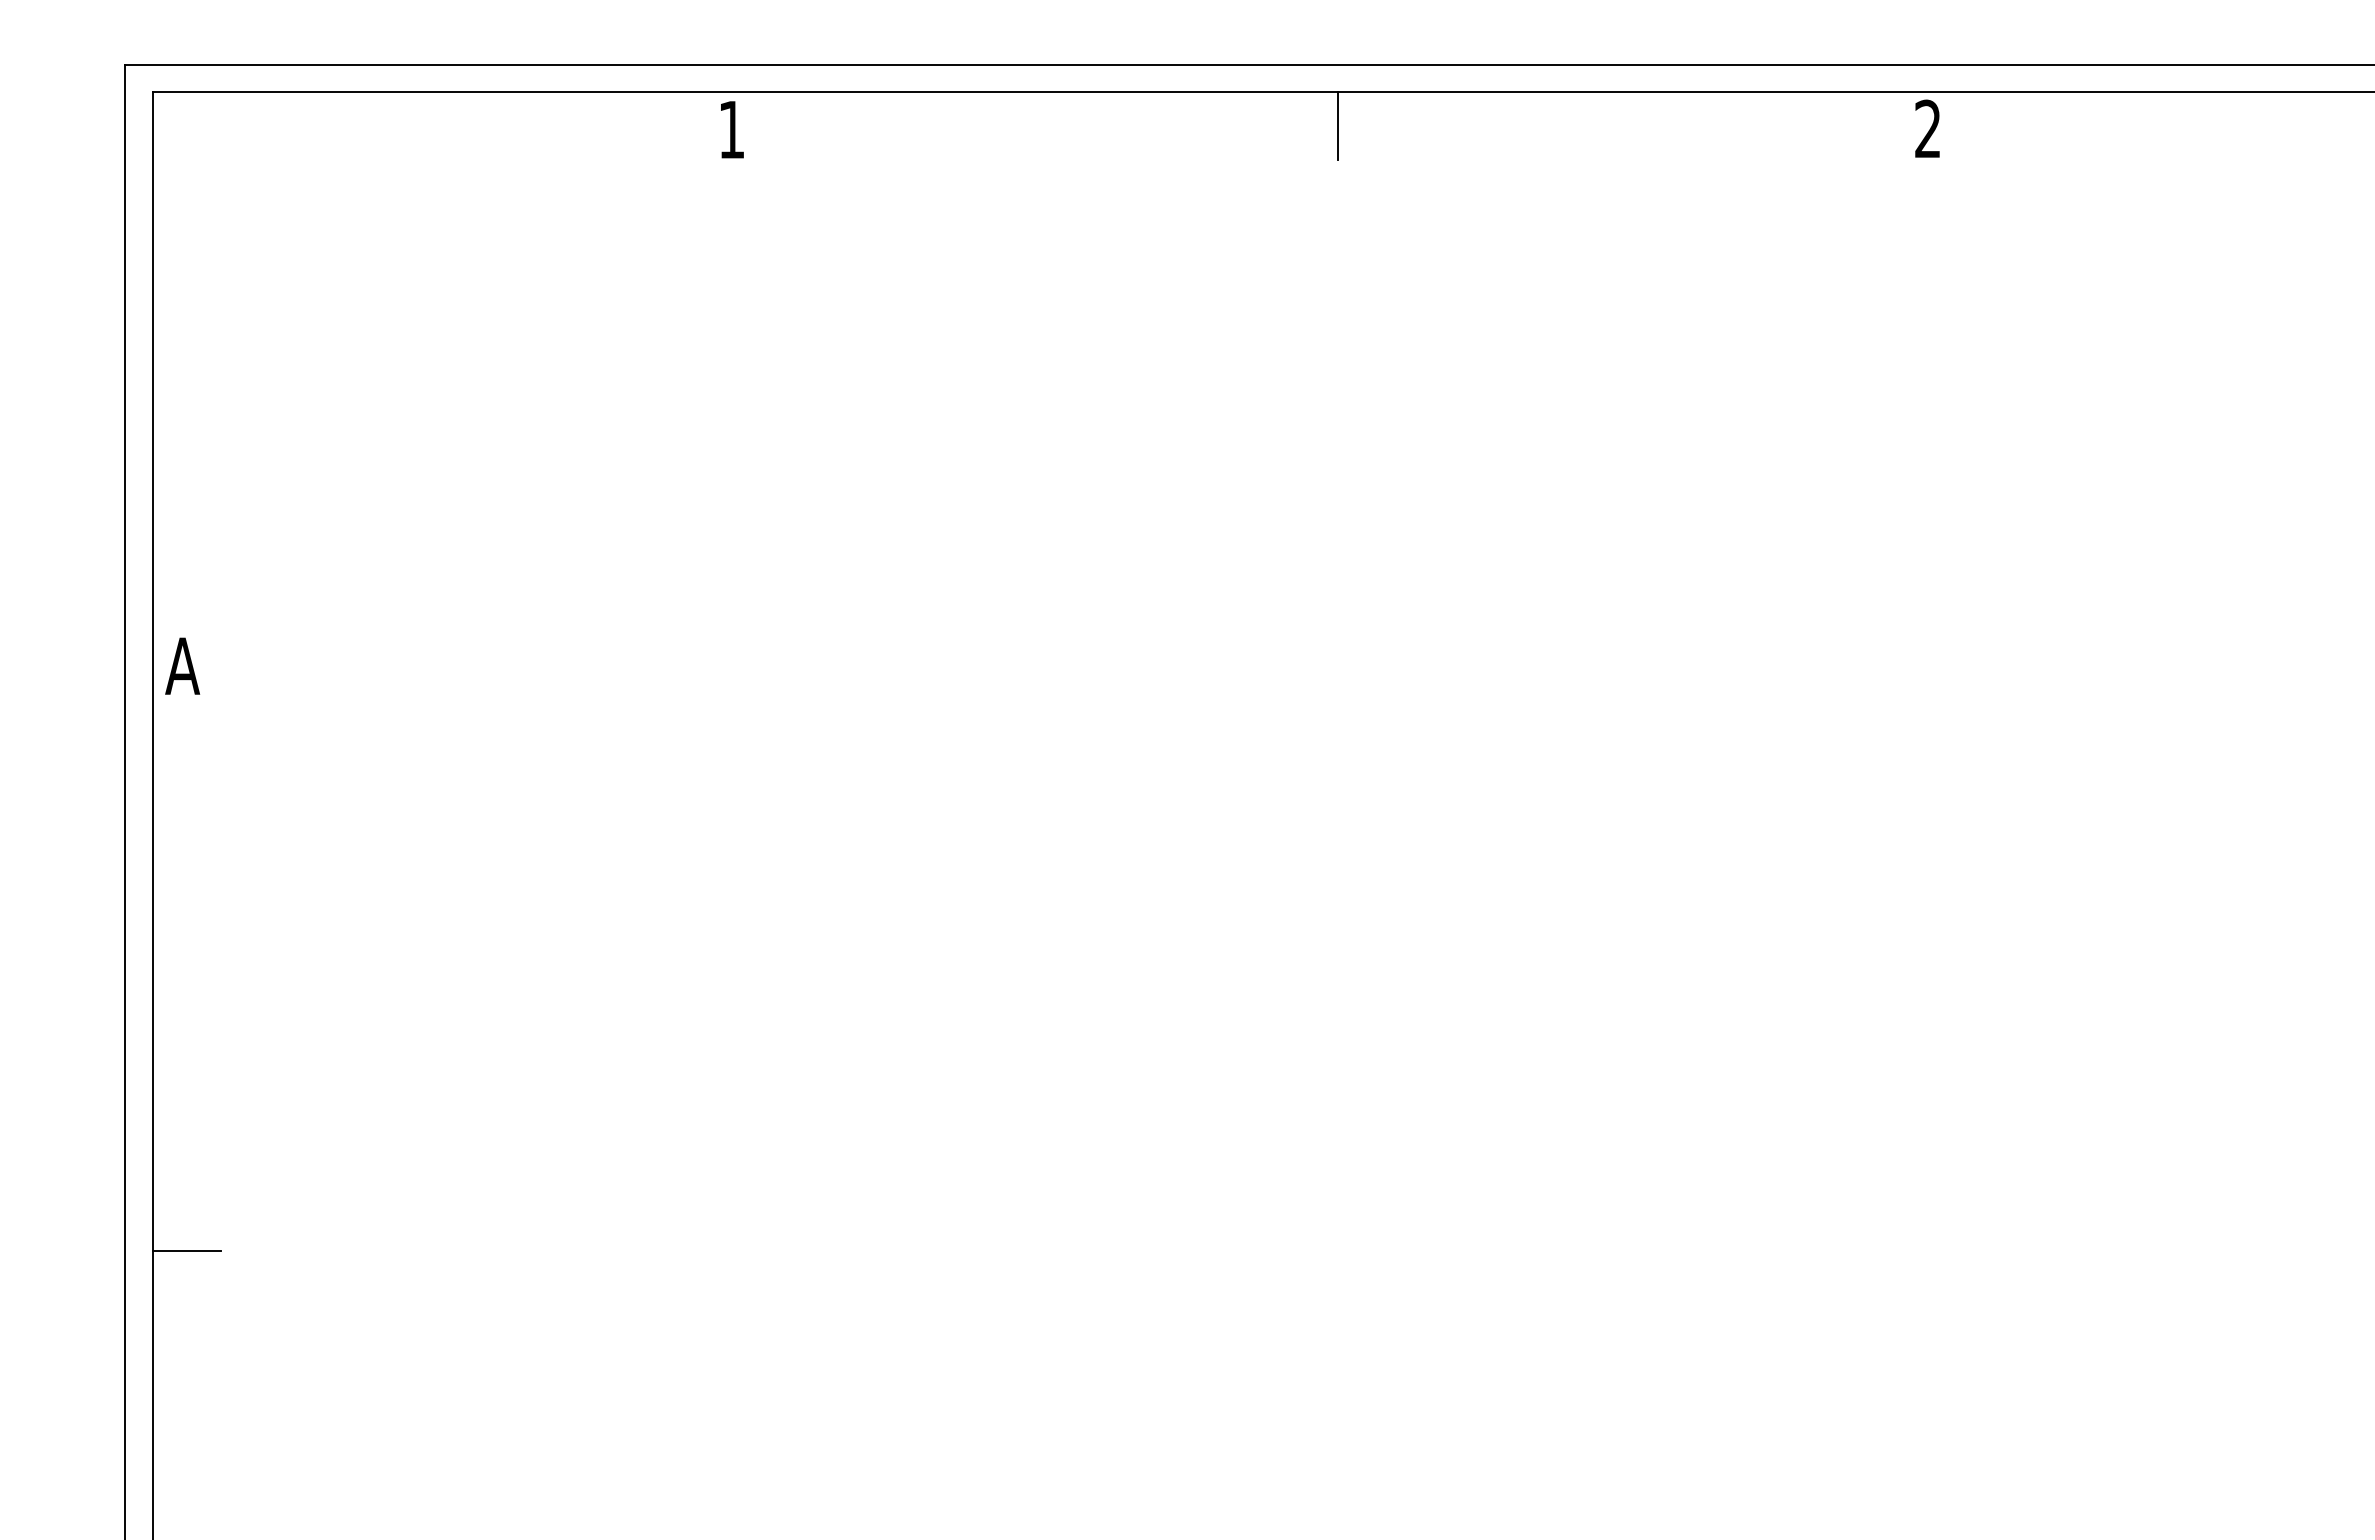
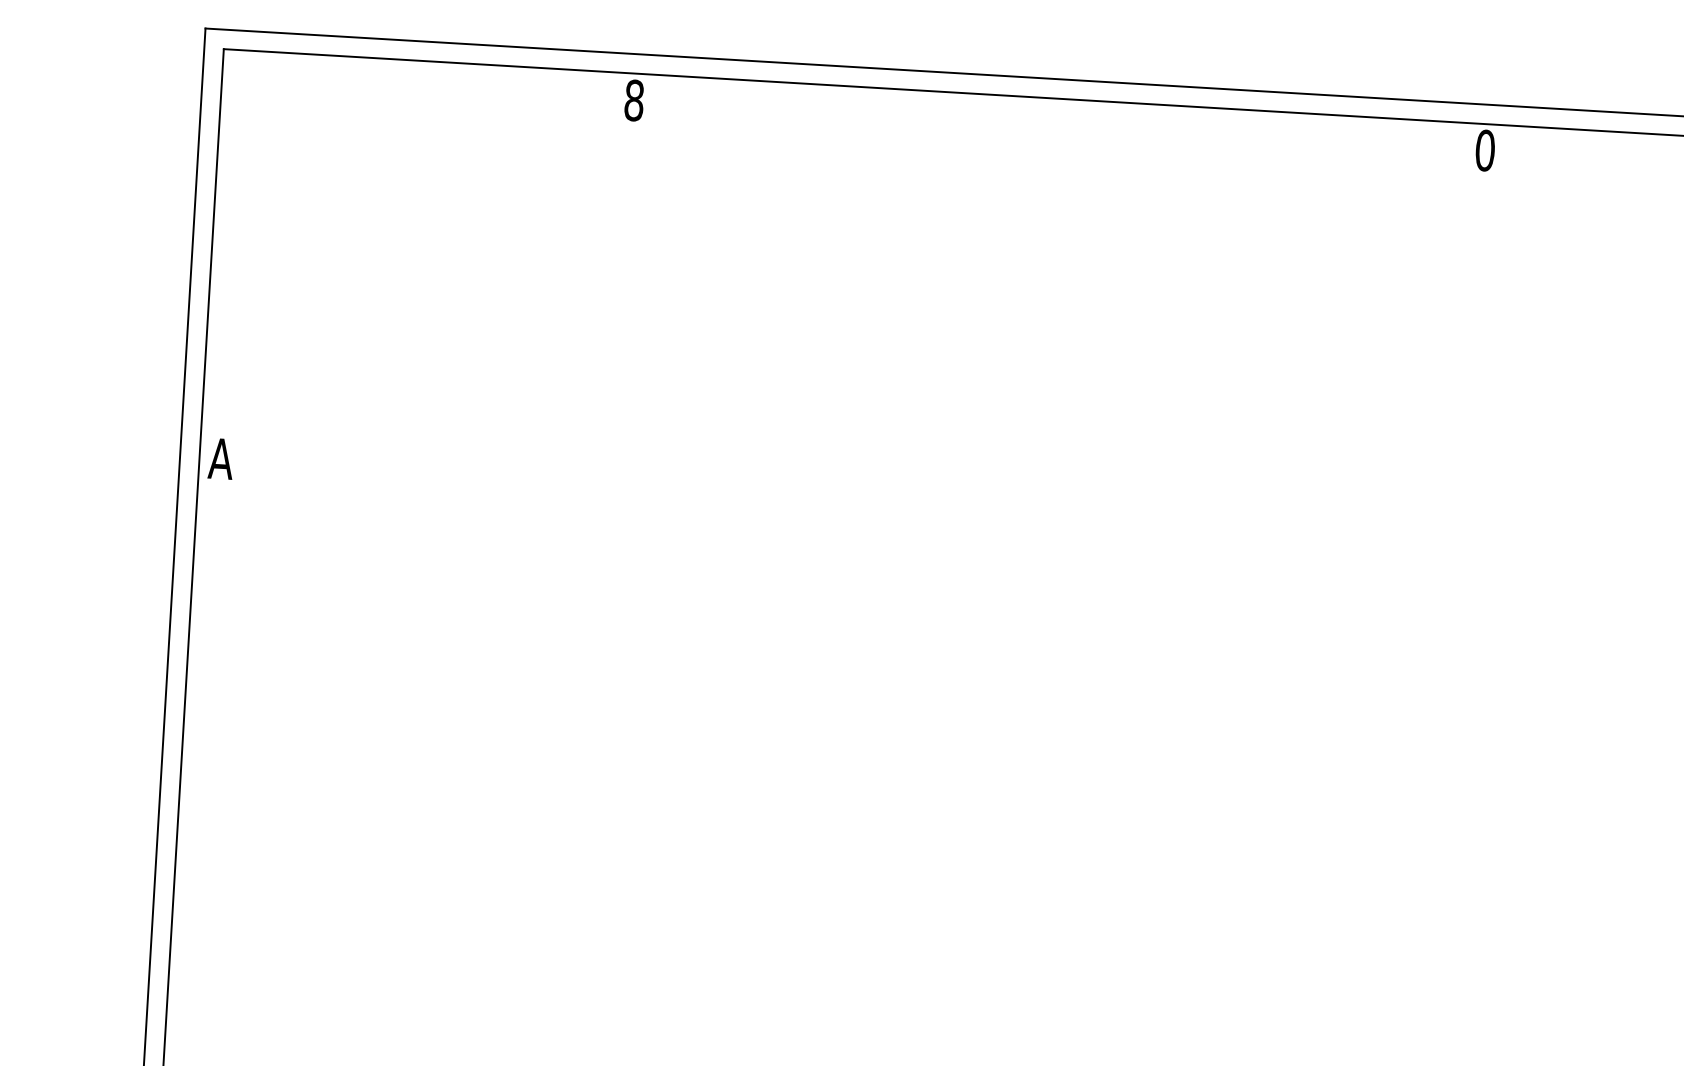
line: (1338, 125) -> (1066, 123), removed
text: (1928, 128) -> (1485, 150), 2 -> 0
text: (731, 129) -> (634, 100), 1 -> 8
line: (186, 1250) -> (199, 874), removed

